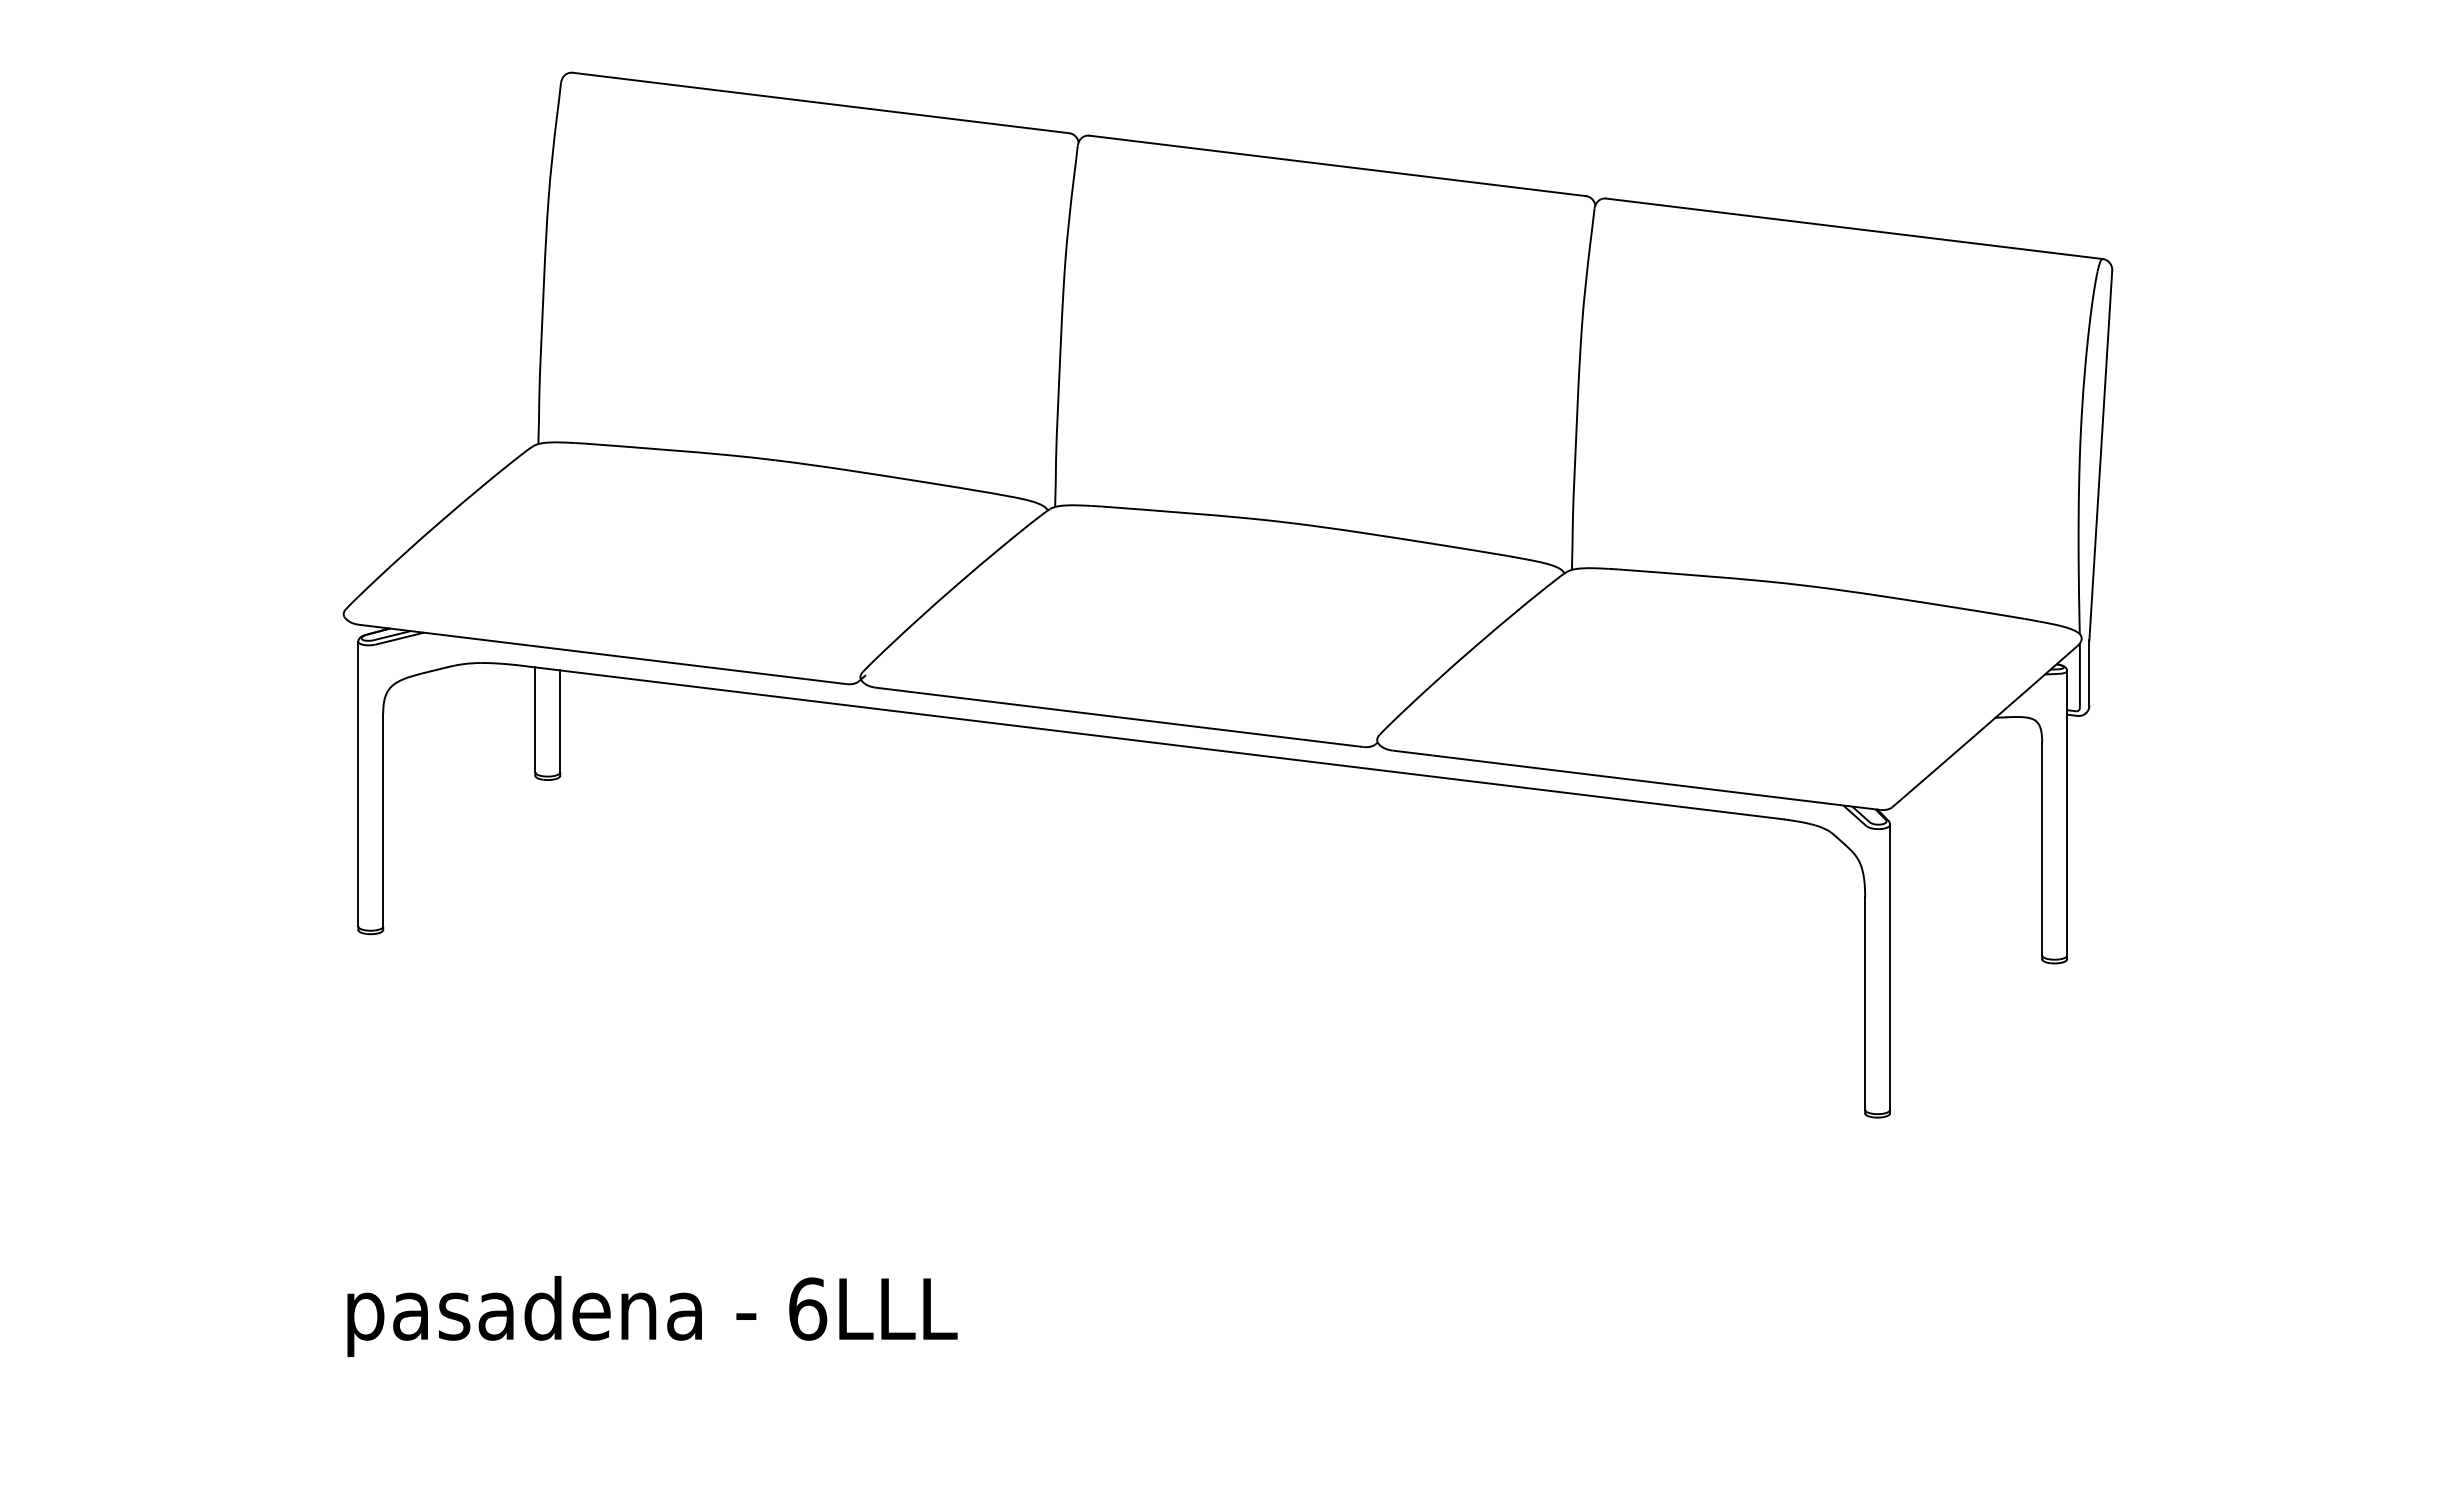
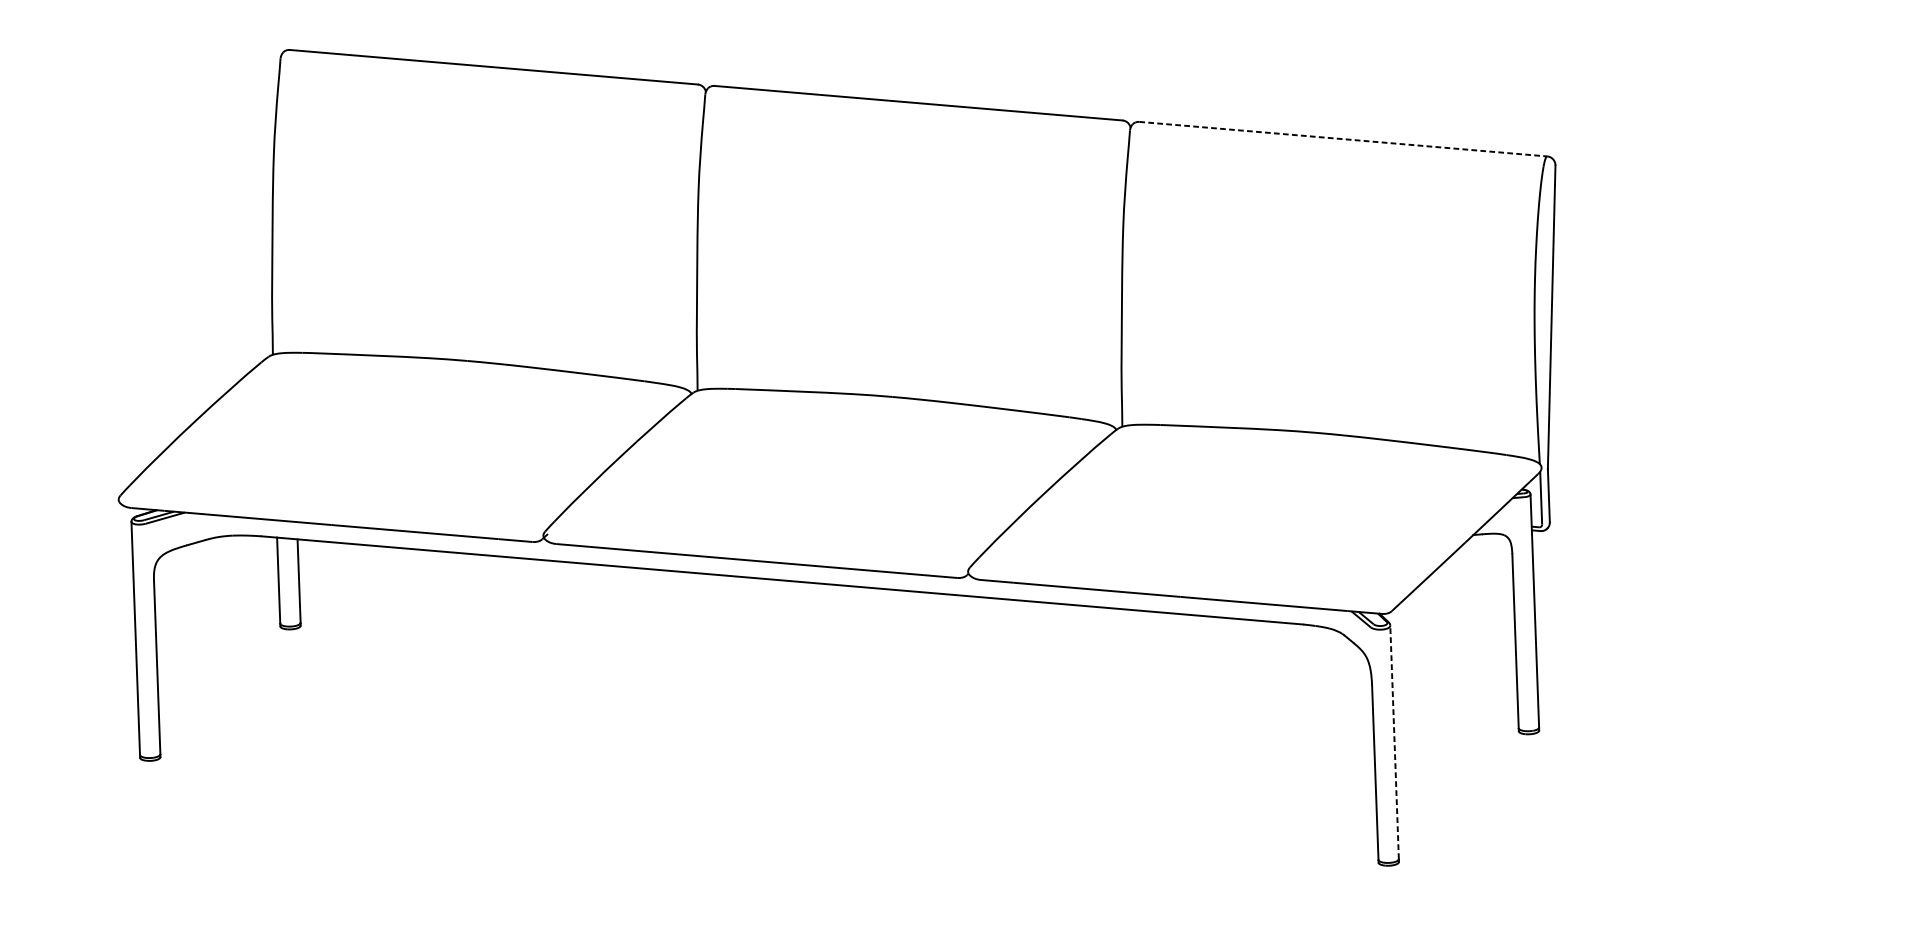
line: (1854, 228) -> (1343, 138), solid -> dashed
line: (1890, 967) -> (1394, 742), solid -> dashed

